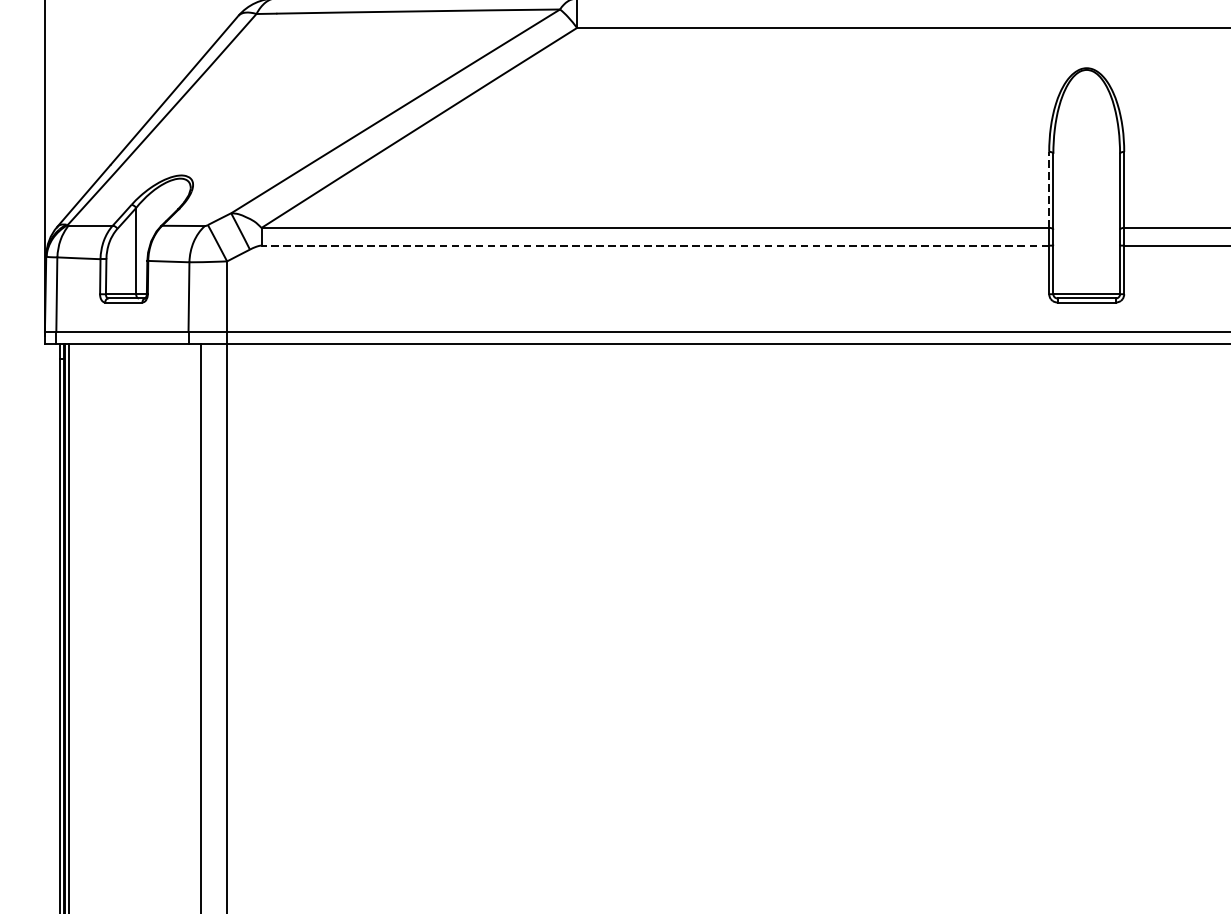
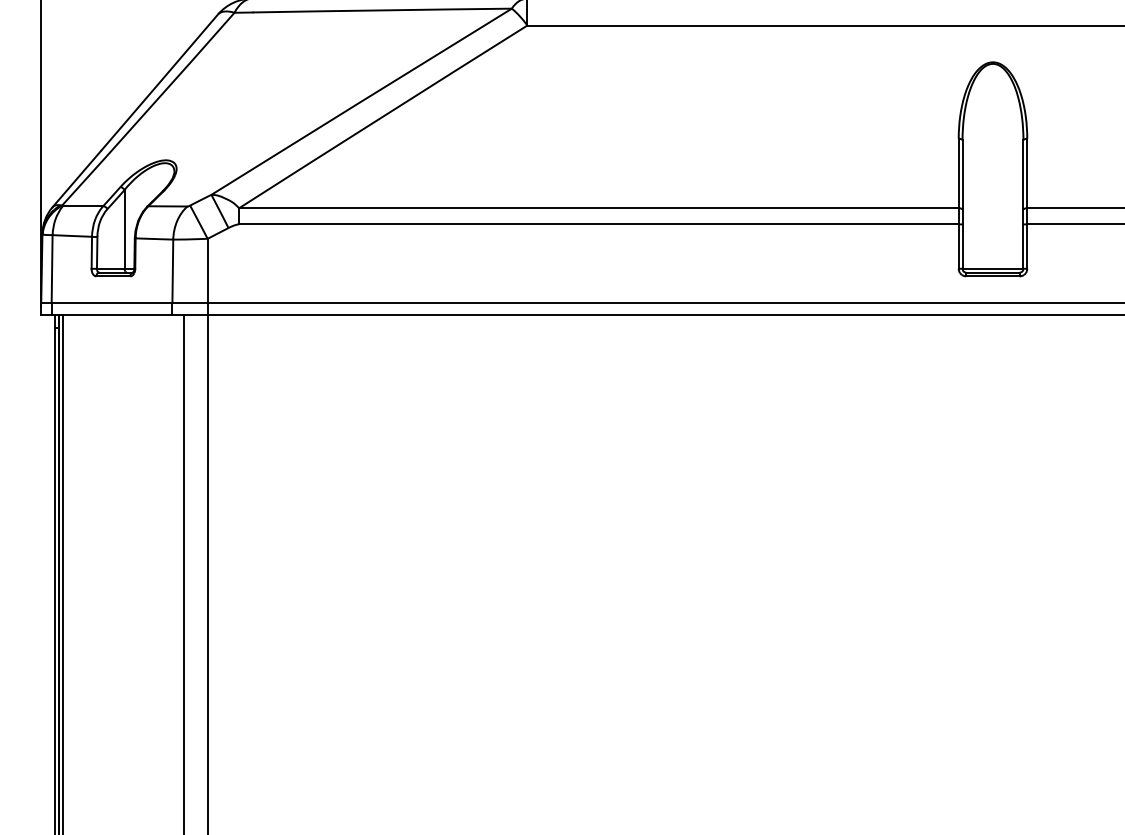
line: (1048, 189) -> (958, 173), dashed -> solid
line: (654, 245) -> (598, 224), dashed -> solid

